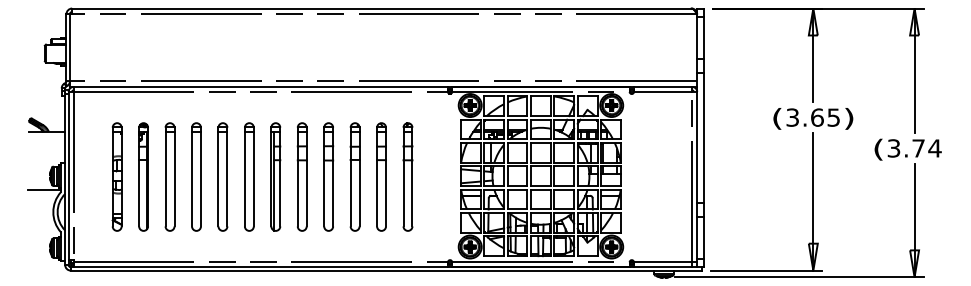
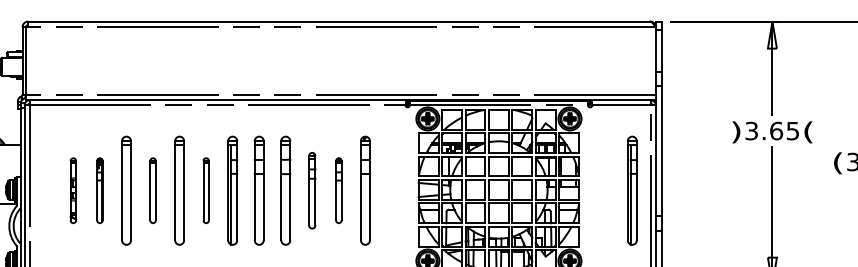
text: (777, 118) -> (736, 131), ( -> )
text: (849, 118) -> (808, 131), ) -> (
part: (116, 176) -> (72, 190), size x0.6
part: (143, 176) -> (99, 190), size x0.6
part: (196, 176) -> (153, 190), size x0.6
part: (249, 176) -> (206, 190), size x0.6
part: (354, 176) -> (311, 190), size x0.7
part: (381, 176) -> (338, 190), size x0.6
part: (673, 176) -> (632, 190), added

